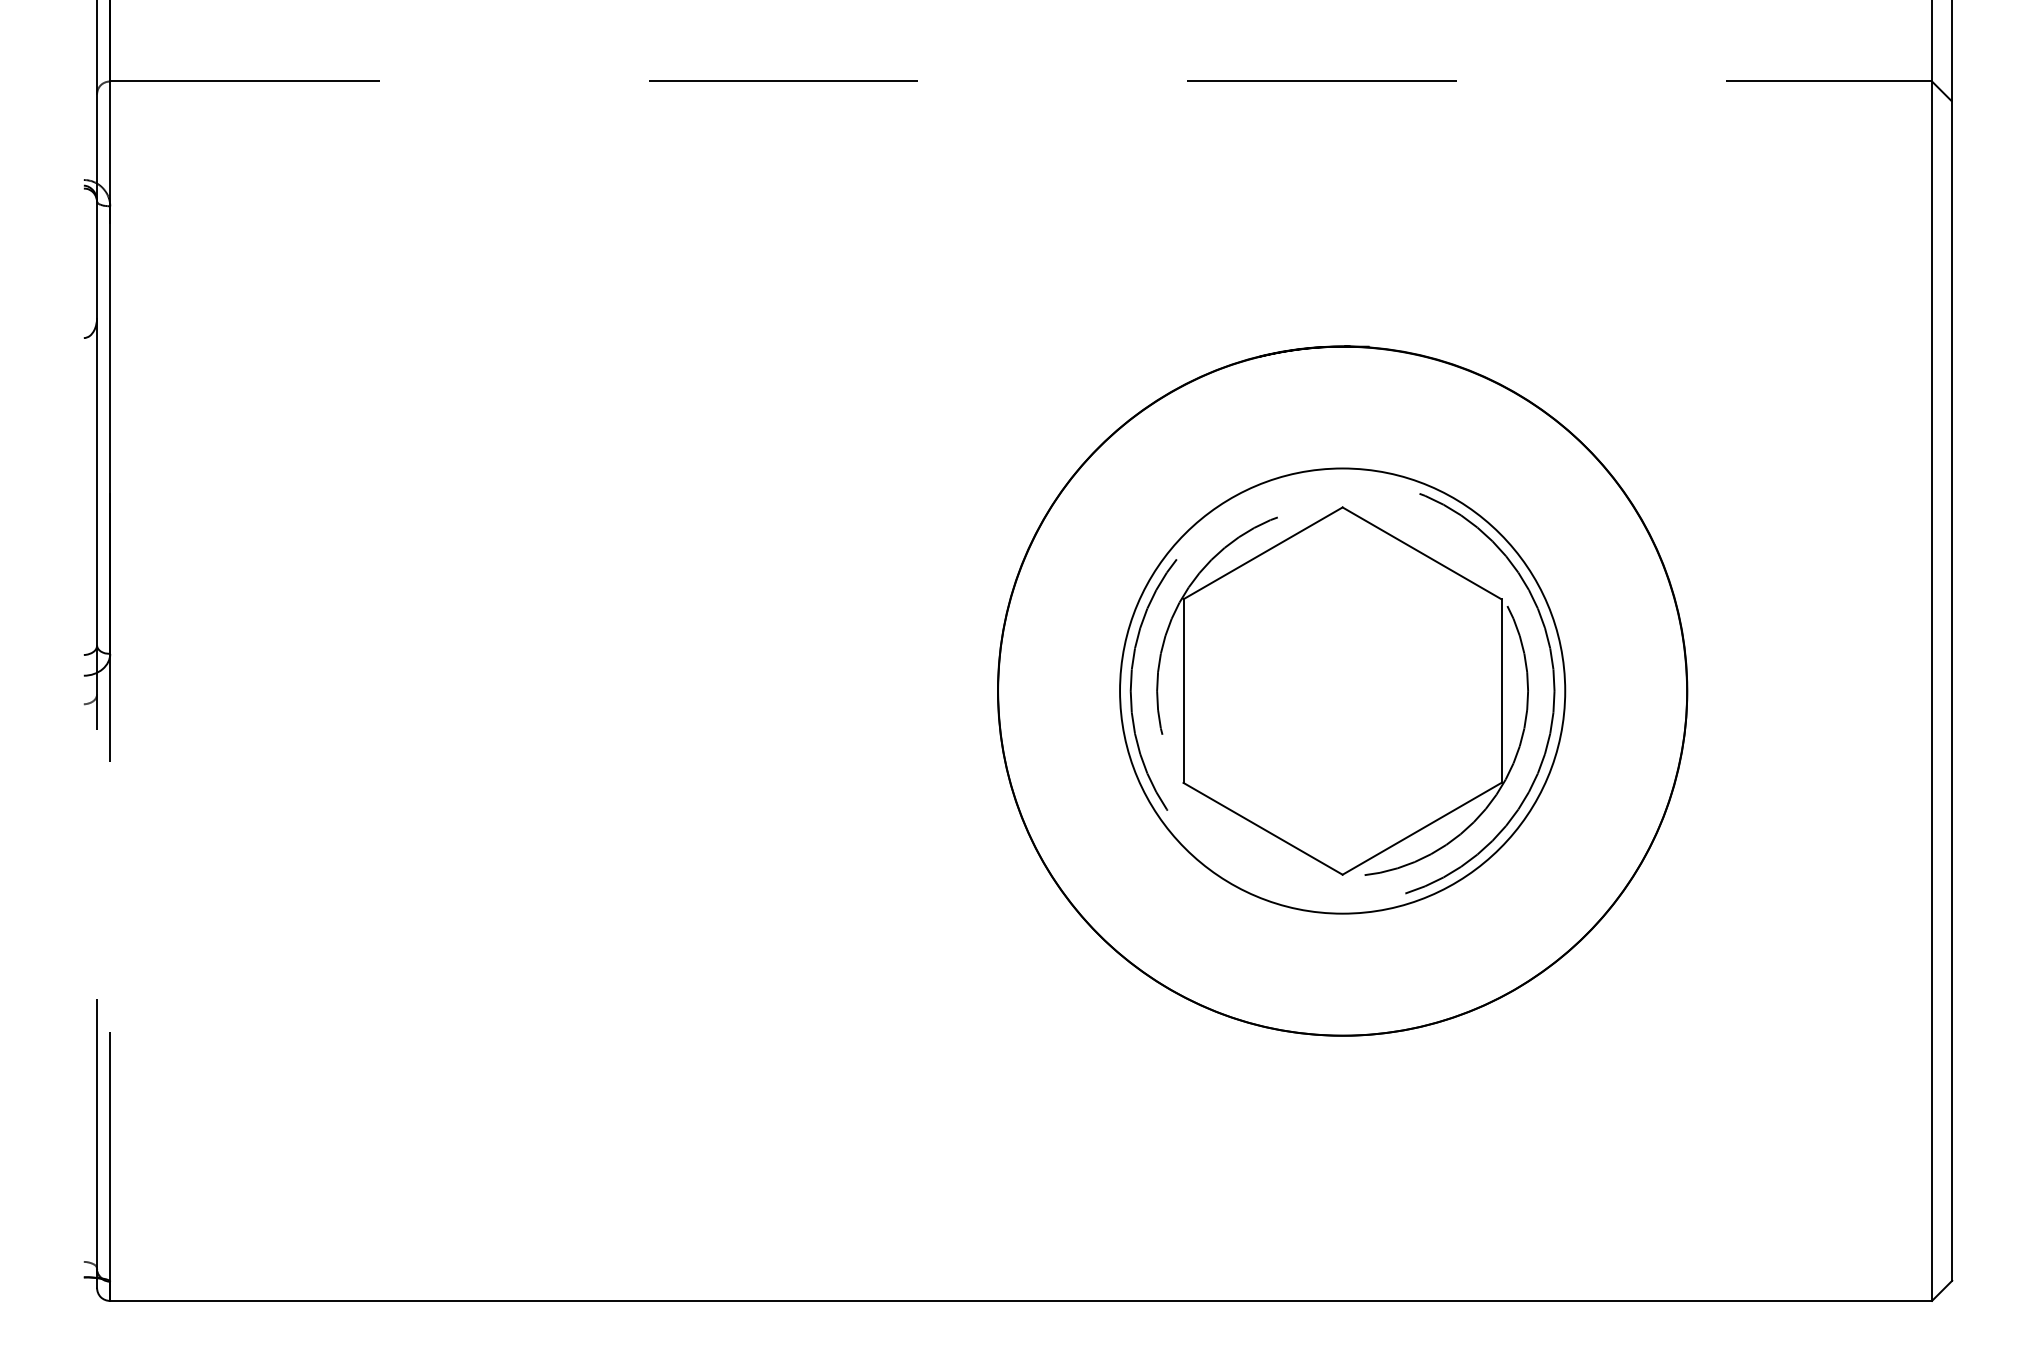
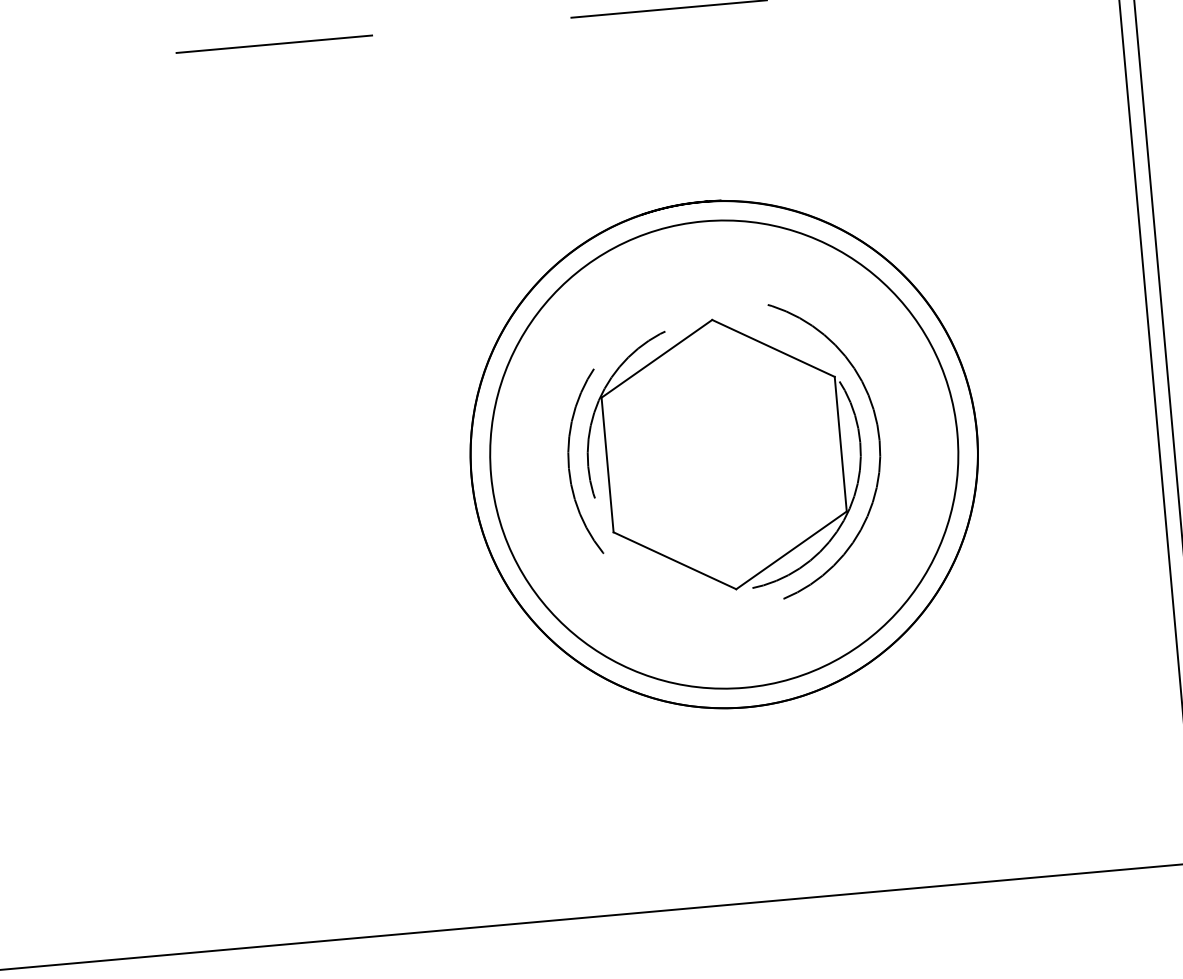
circle: (1342, 691) -> (724, 454), size x1.43

